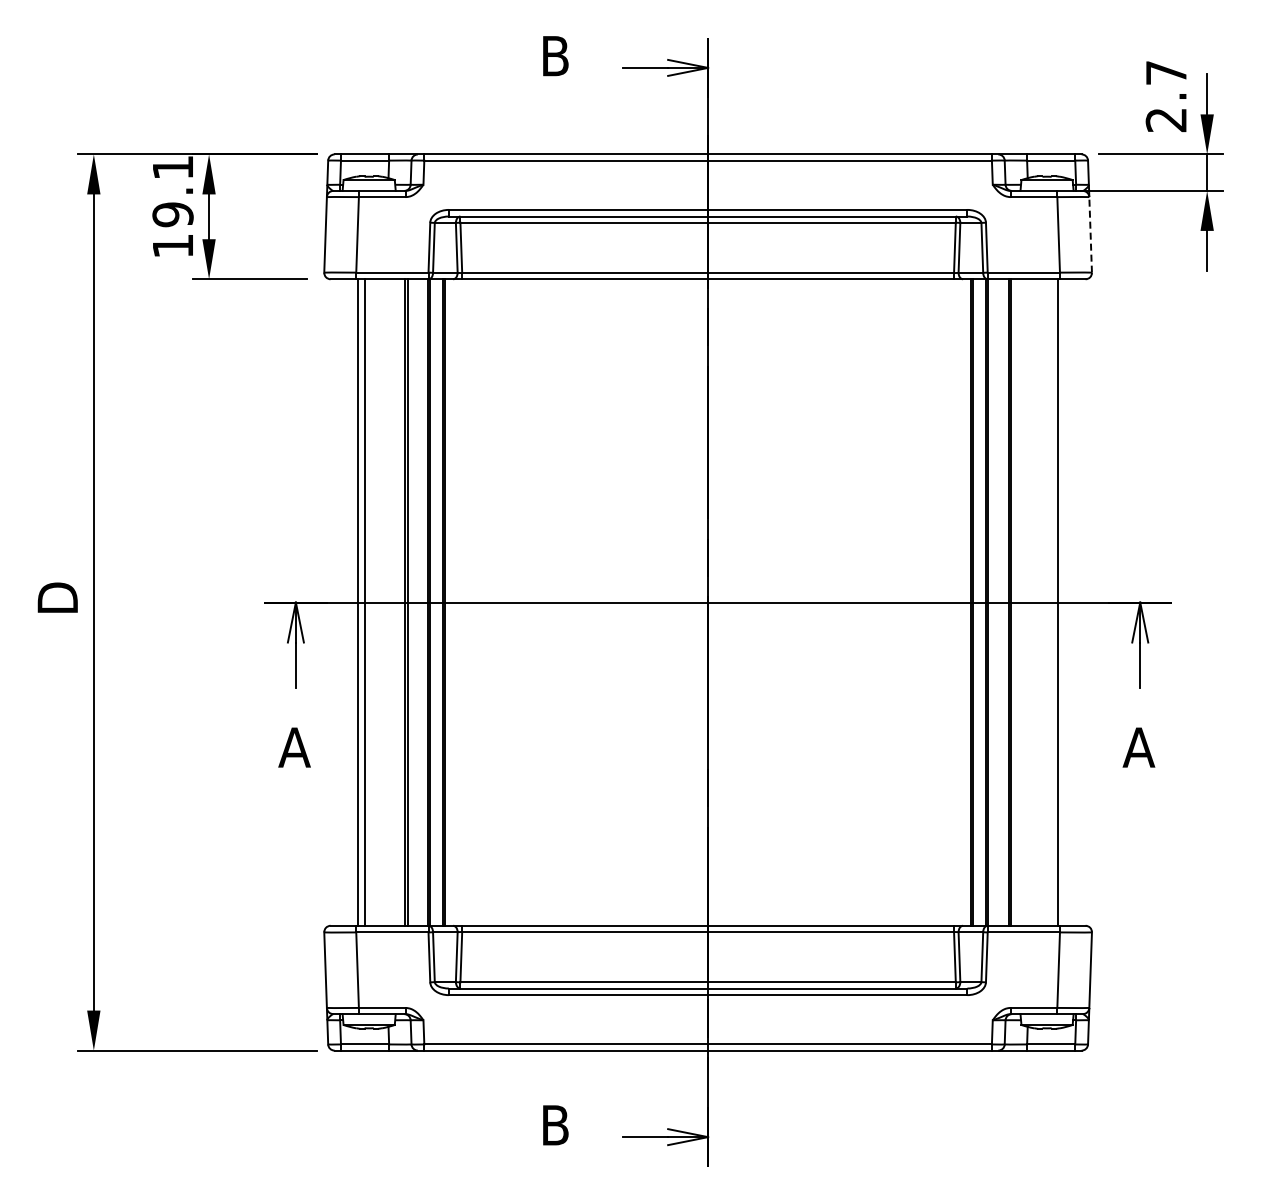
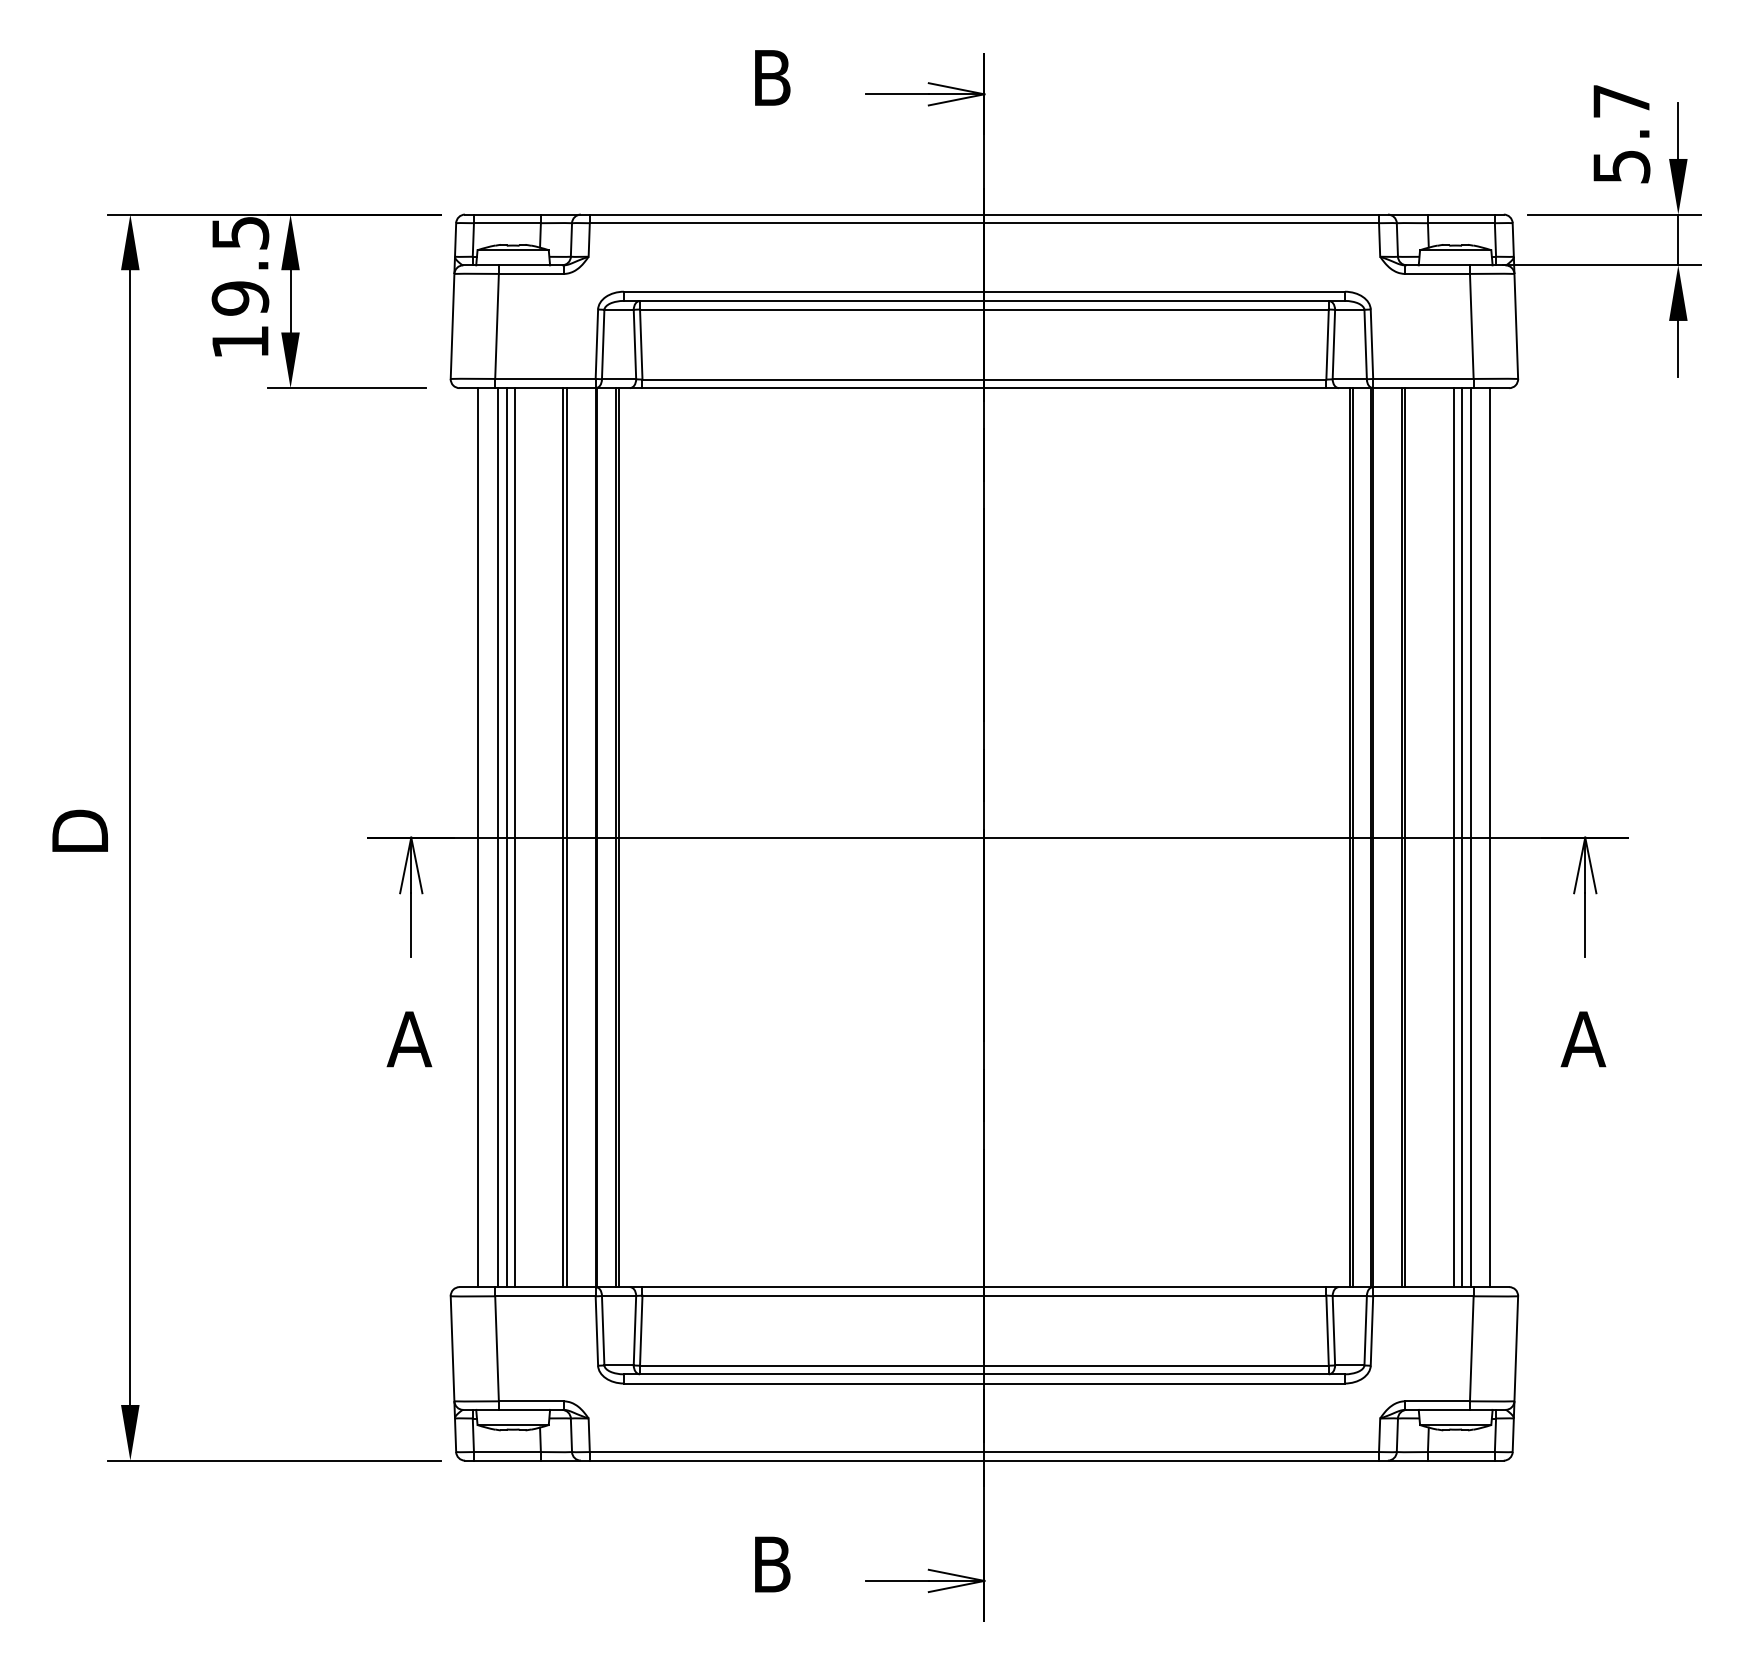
text: (1166, 120) -> (1621, 167), 2.7 -> 5.7
text: (173, 167) -> (241, 232), 19.1 -> 19.5
line: (1090, 234) -> (1516, 325), dashed -> solid
line: (344, 602) -> (478, 837), added
line: (370, 602) -> (514, 837), added
line: (1045, 602) -> (1453, 837), added
line: (1051, 602) -> (1461, 837), added
line: (1072, 602) -> (1491, 837), added

